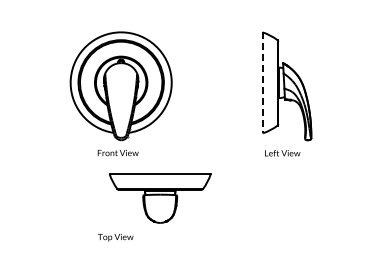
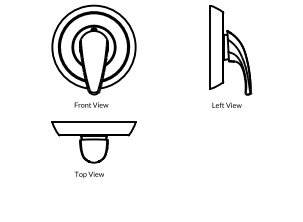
line: (262, 82) -> (210, 46), dashed -> solid
part: (160, 198) -> (94, 142), moved

